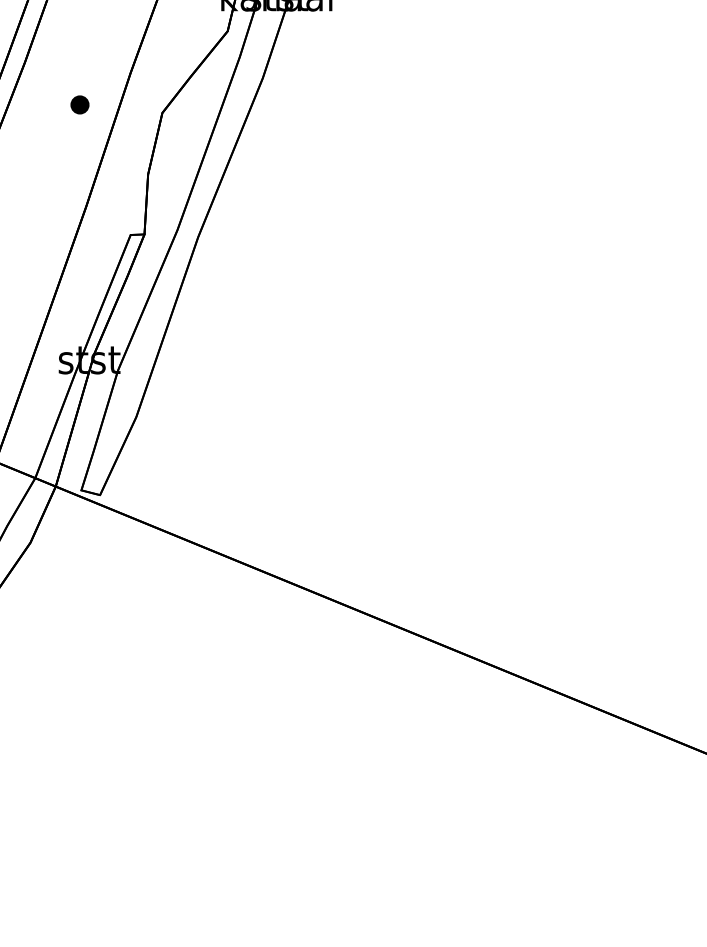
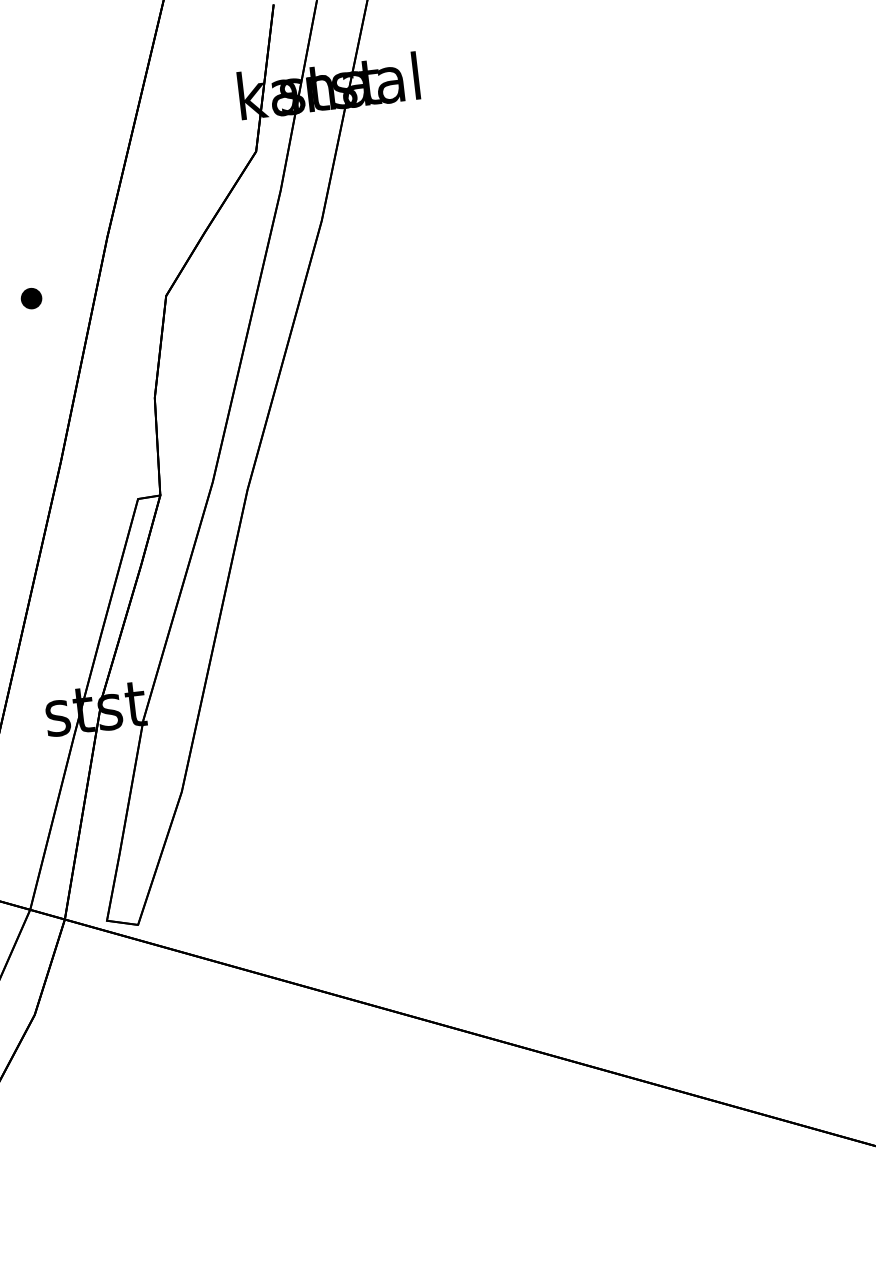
part: (79, 104) -> (30, 297), size x0.7

